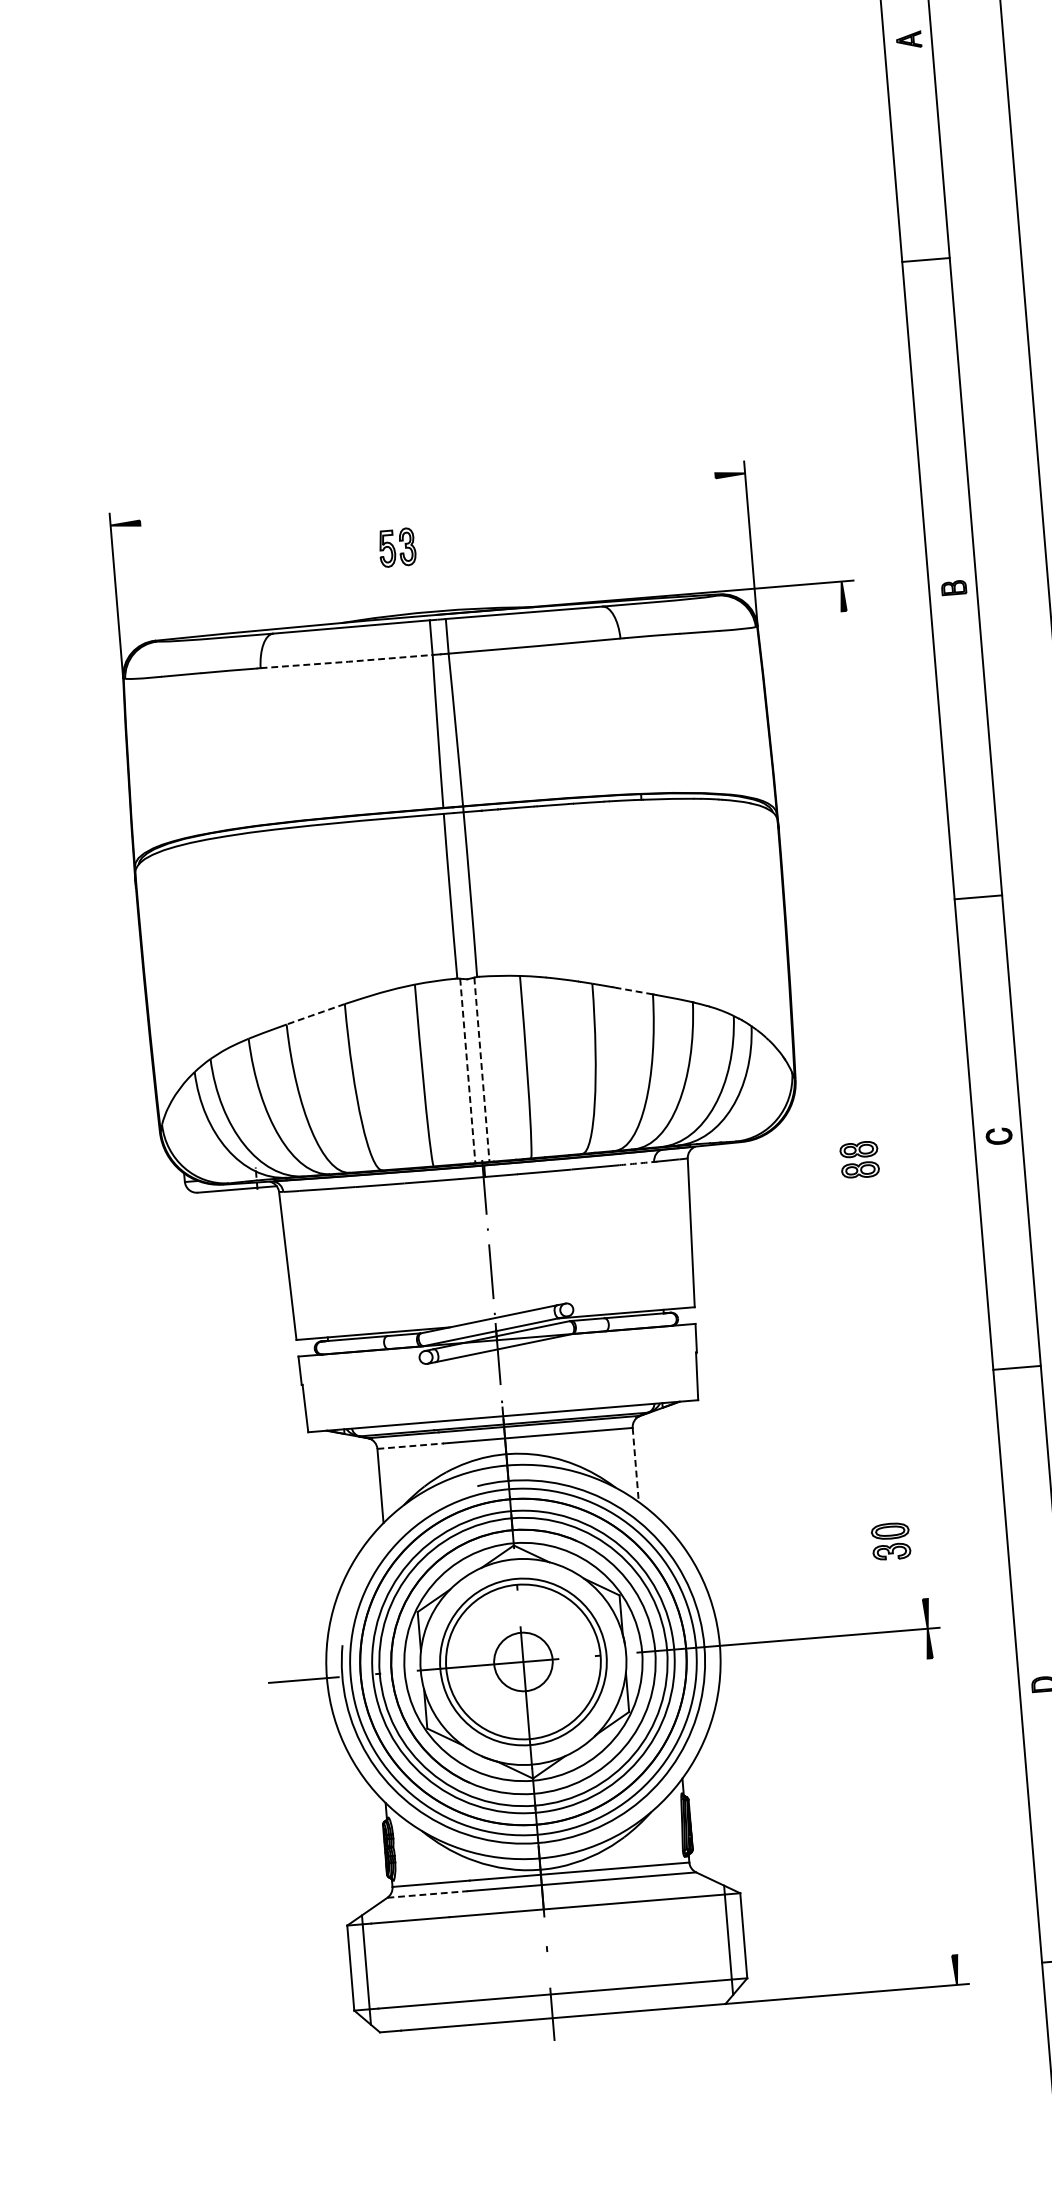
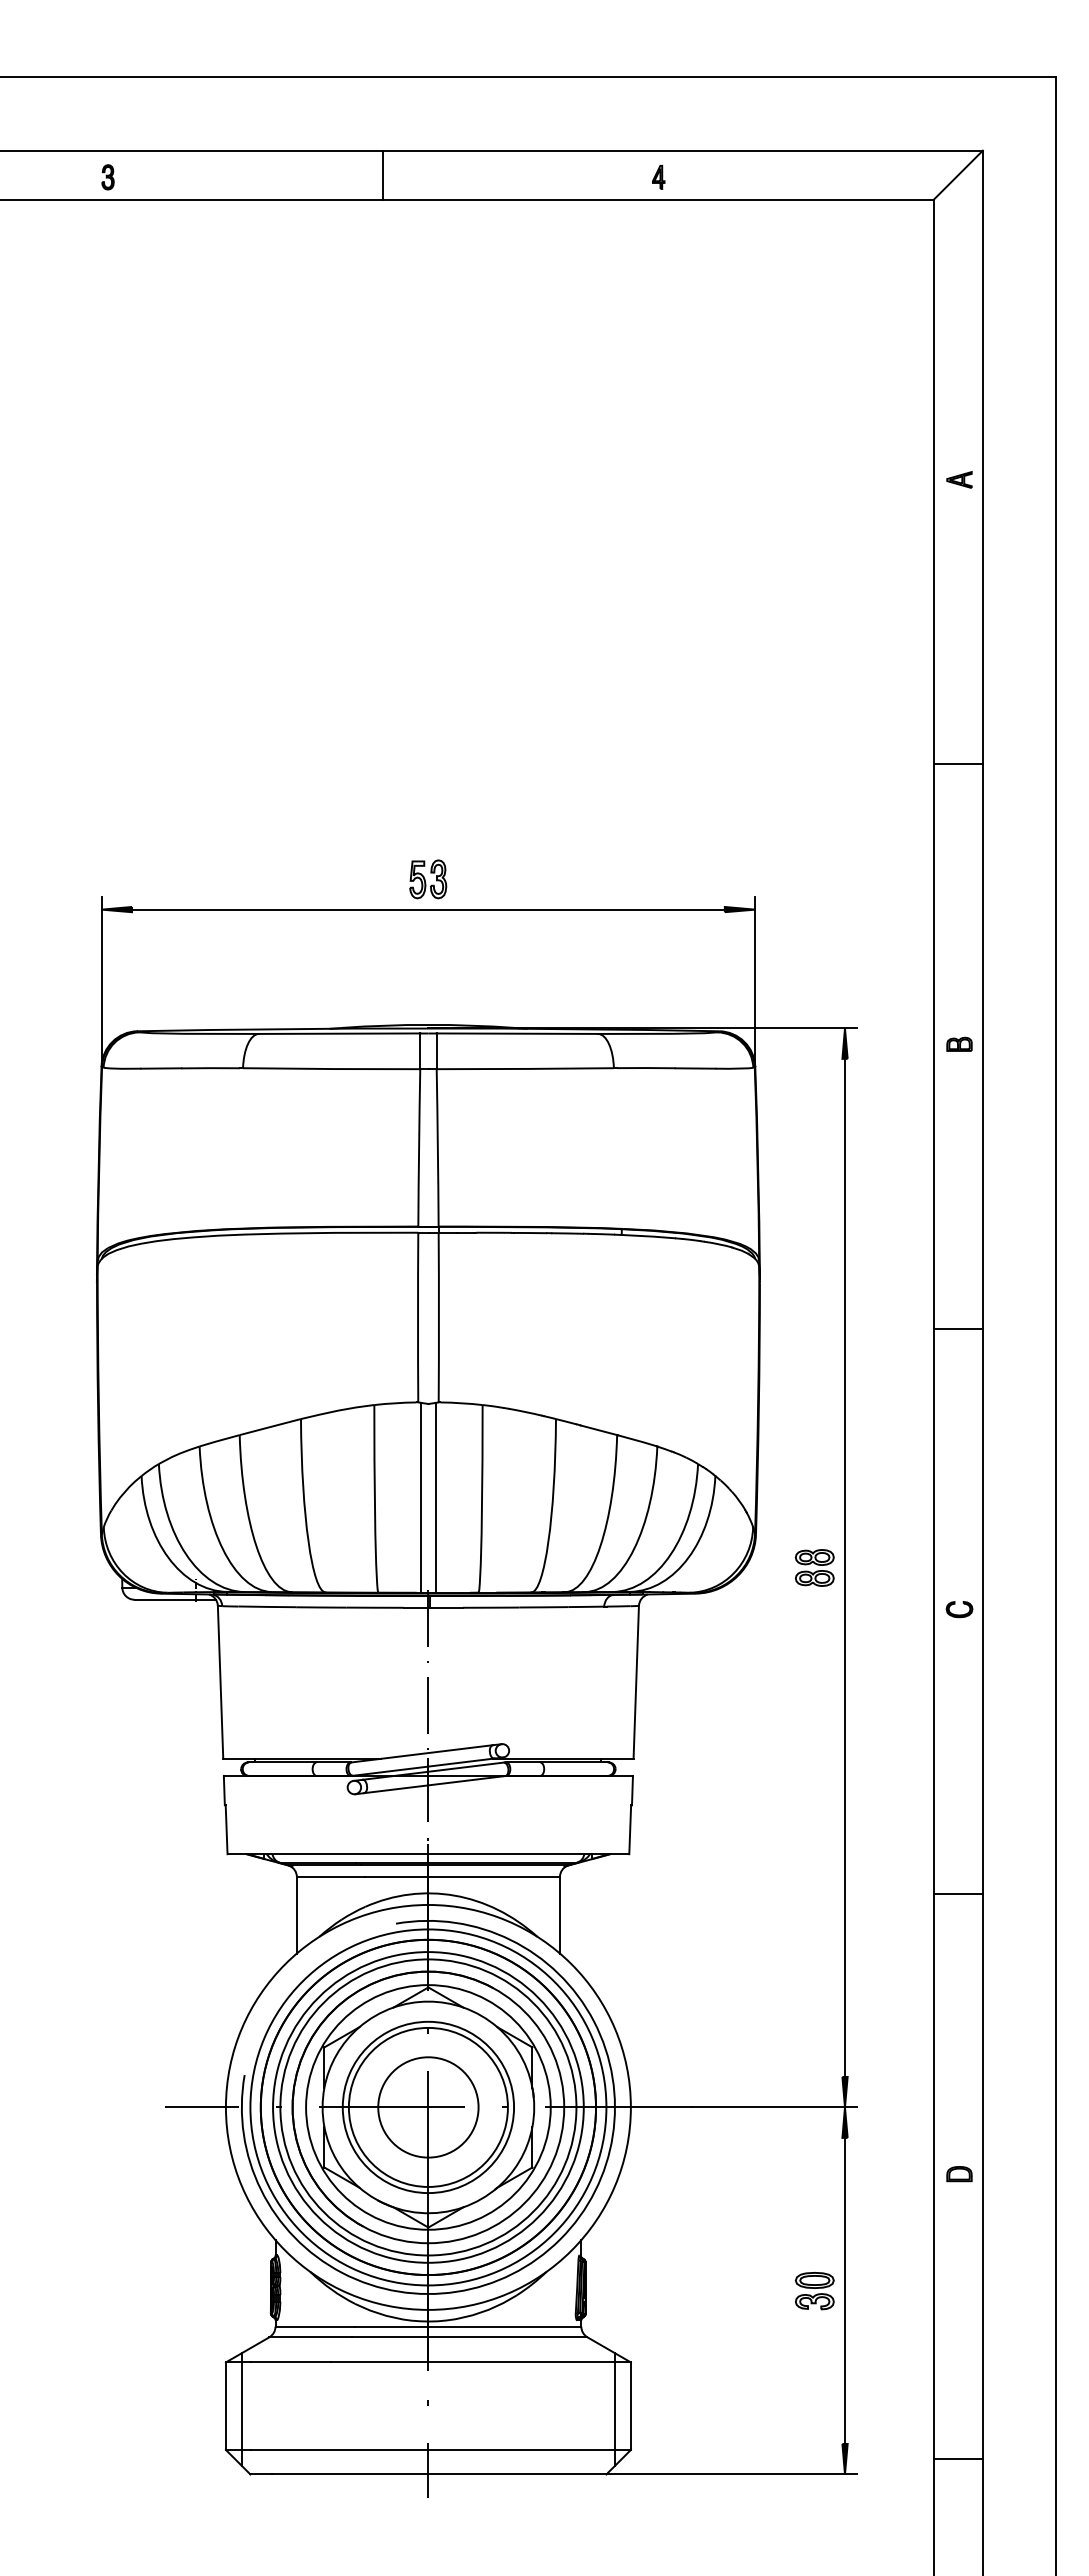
line: (925, 260) -> (957, 764), moved
line: (427, 499) -> (428, 909), added
part: (397, 547) -> (428, 879), moved
line: (347, 662) -> (332, 1069), dashed -> solid
line: (977, 897) -> (957, 1329), moved
line: (634, 991) -> (598, 1430), dashed -> solid
line: (314, 1014) -> (269, 1427), dashed -> solid
line: (481, 1071) -> (435, 1499), dashed -> solid
line: (468, 1072) -> (421, 1499), dashed -> solid
line: (884, 1104) -> (844, 1567), added
part: (859, 1159) -> (814, 1567), moved
arc: (636, 1163) -> (586, 1606), dashed -> solid
line: (1016, 1367) -> (957, 1893), moved
line: (411, 1446) -> (331, 1877), dashed -> solid
line: (635, 1465) -> (559, 1915), dashed -> solid
part: (890, 1541) -> (814, 2291), moved
circle: (523, 1662) -> (428, 2107), size x1.67
line: (941, 1806) -> (844, 2290), added
line: (428, 1894) -> (311, 2337), dashed -> solid

